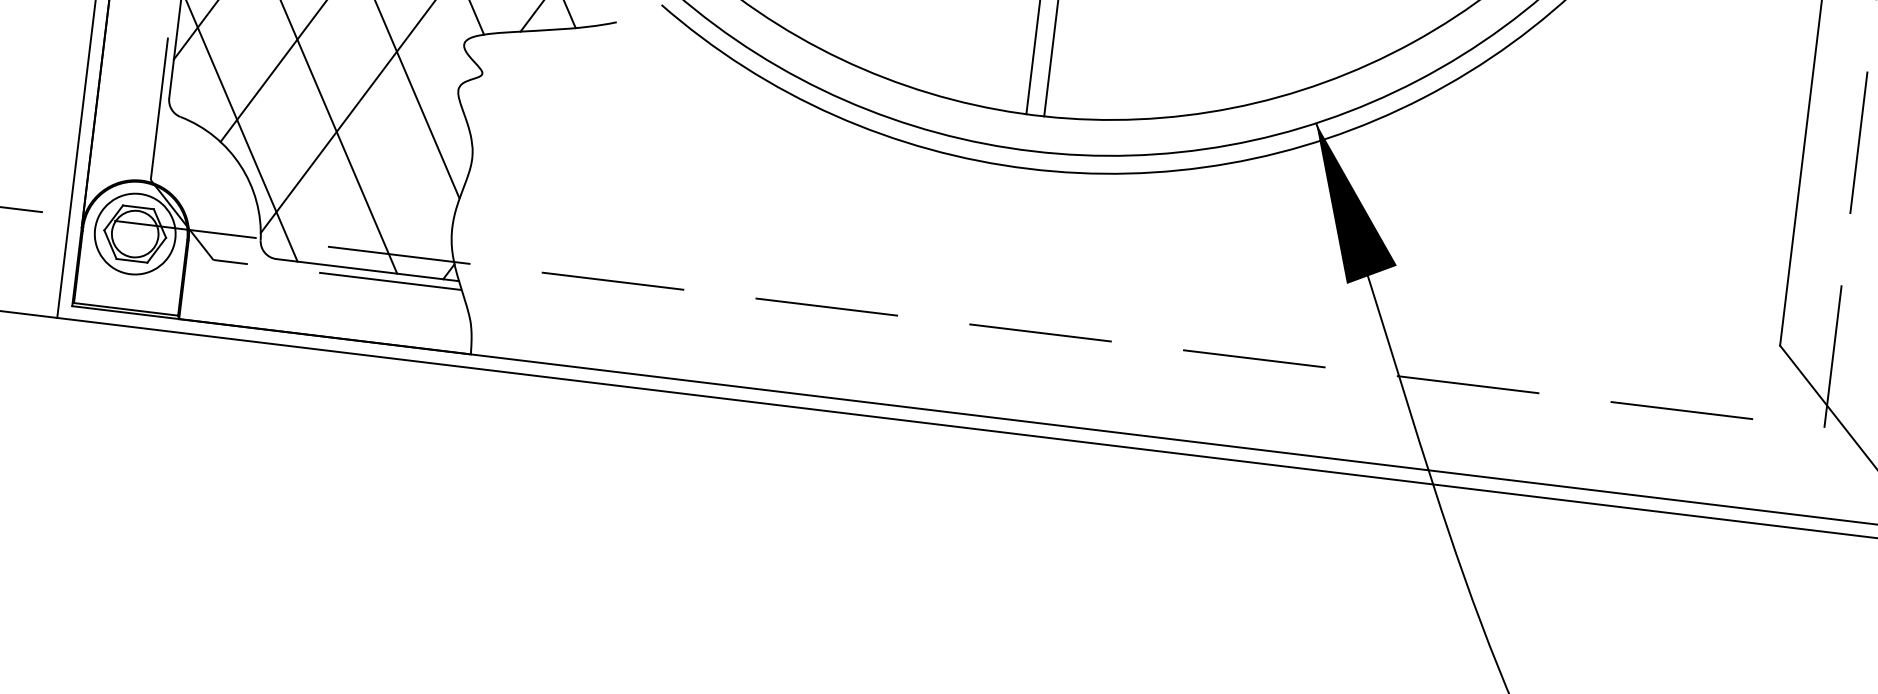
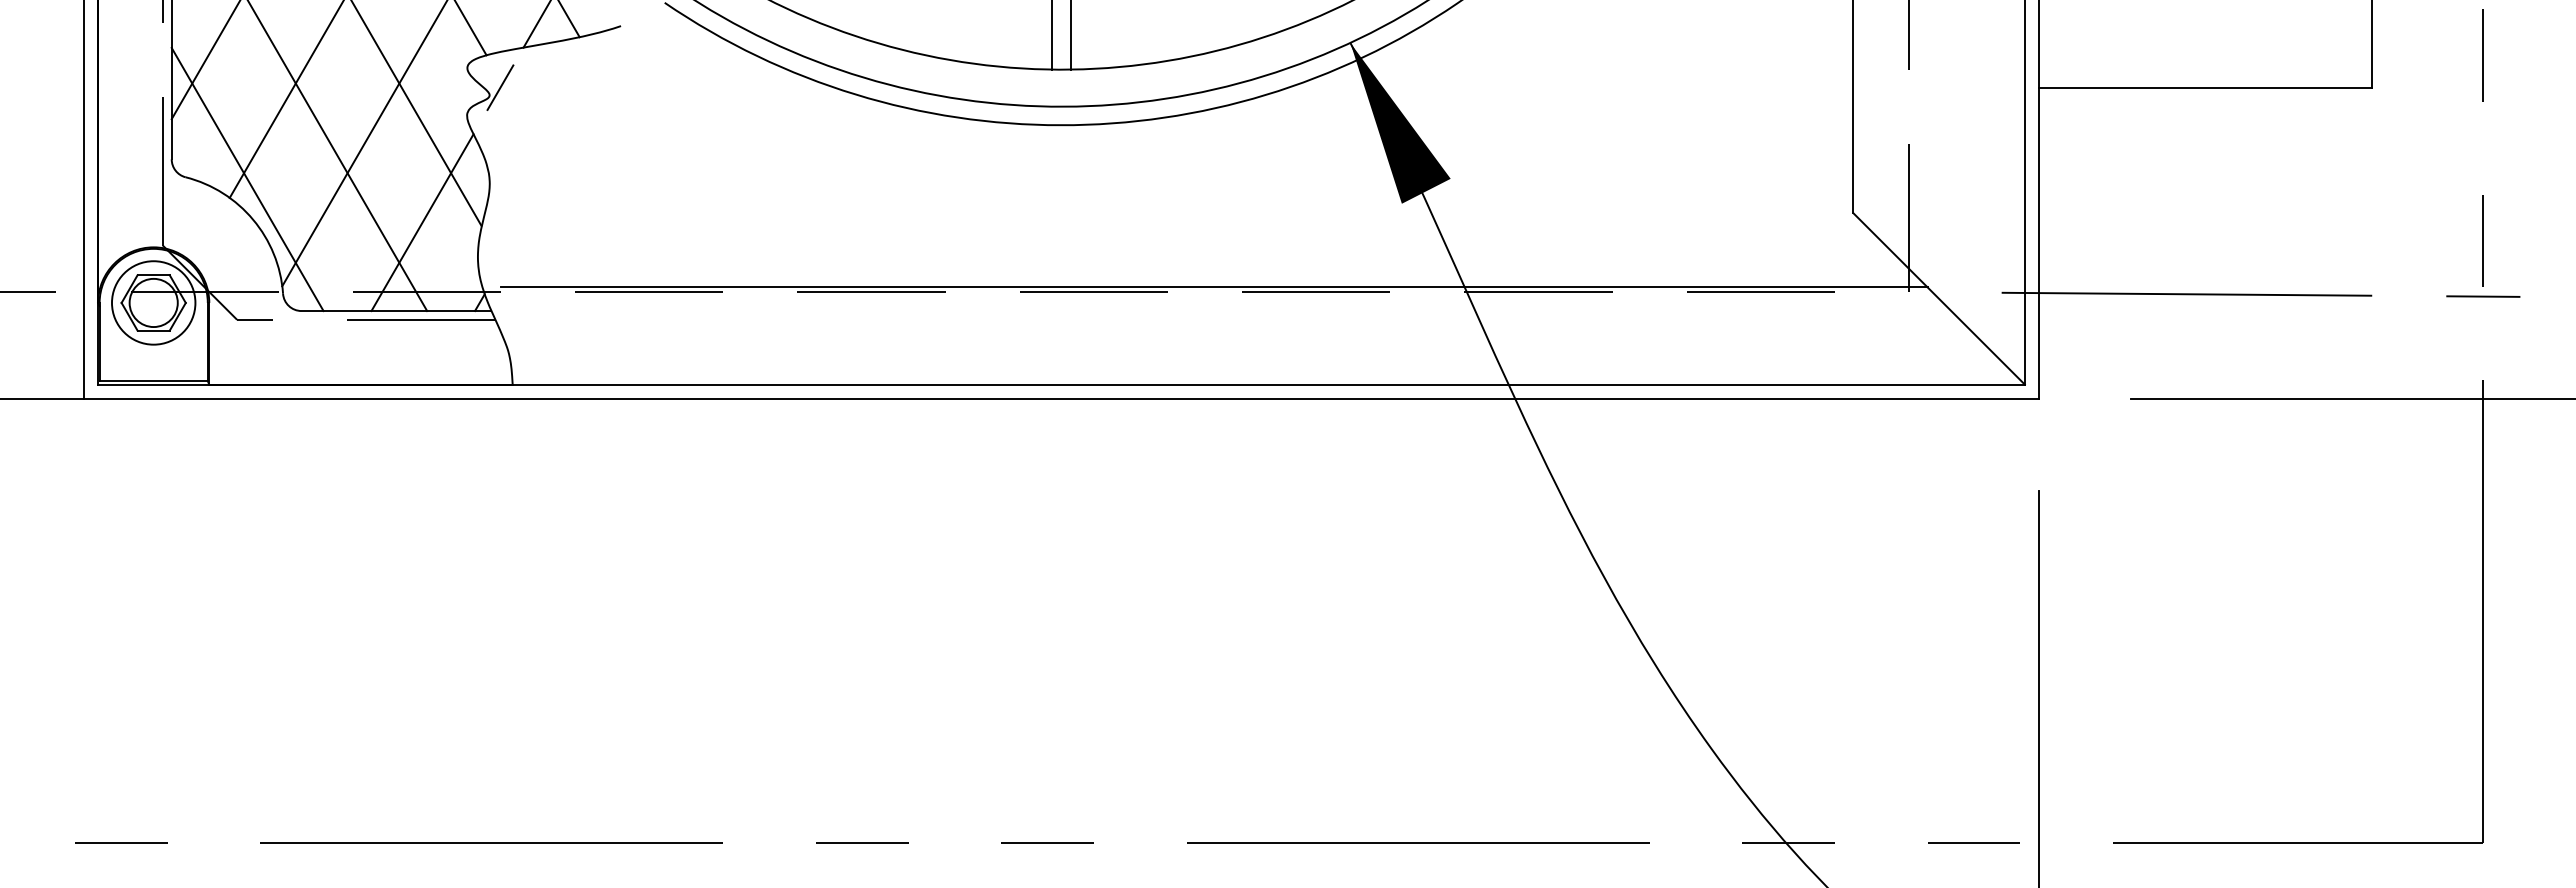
line: (493, 67) -> (500, 87), added
line: (403, 188) -> (422, 222), added
line: (1157, 342) -> (1214, 287), added

